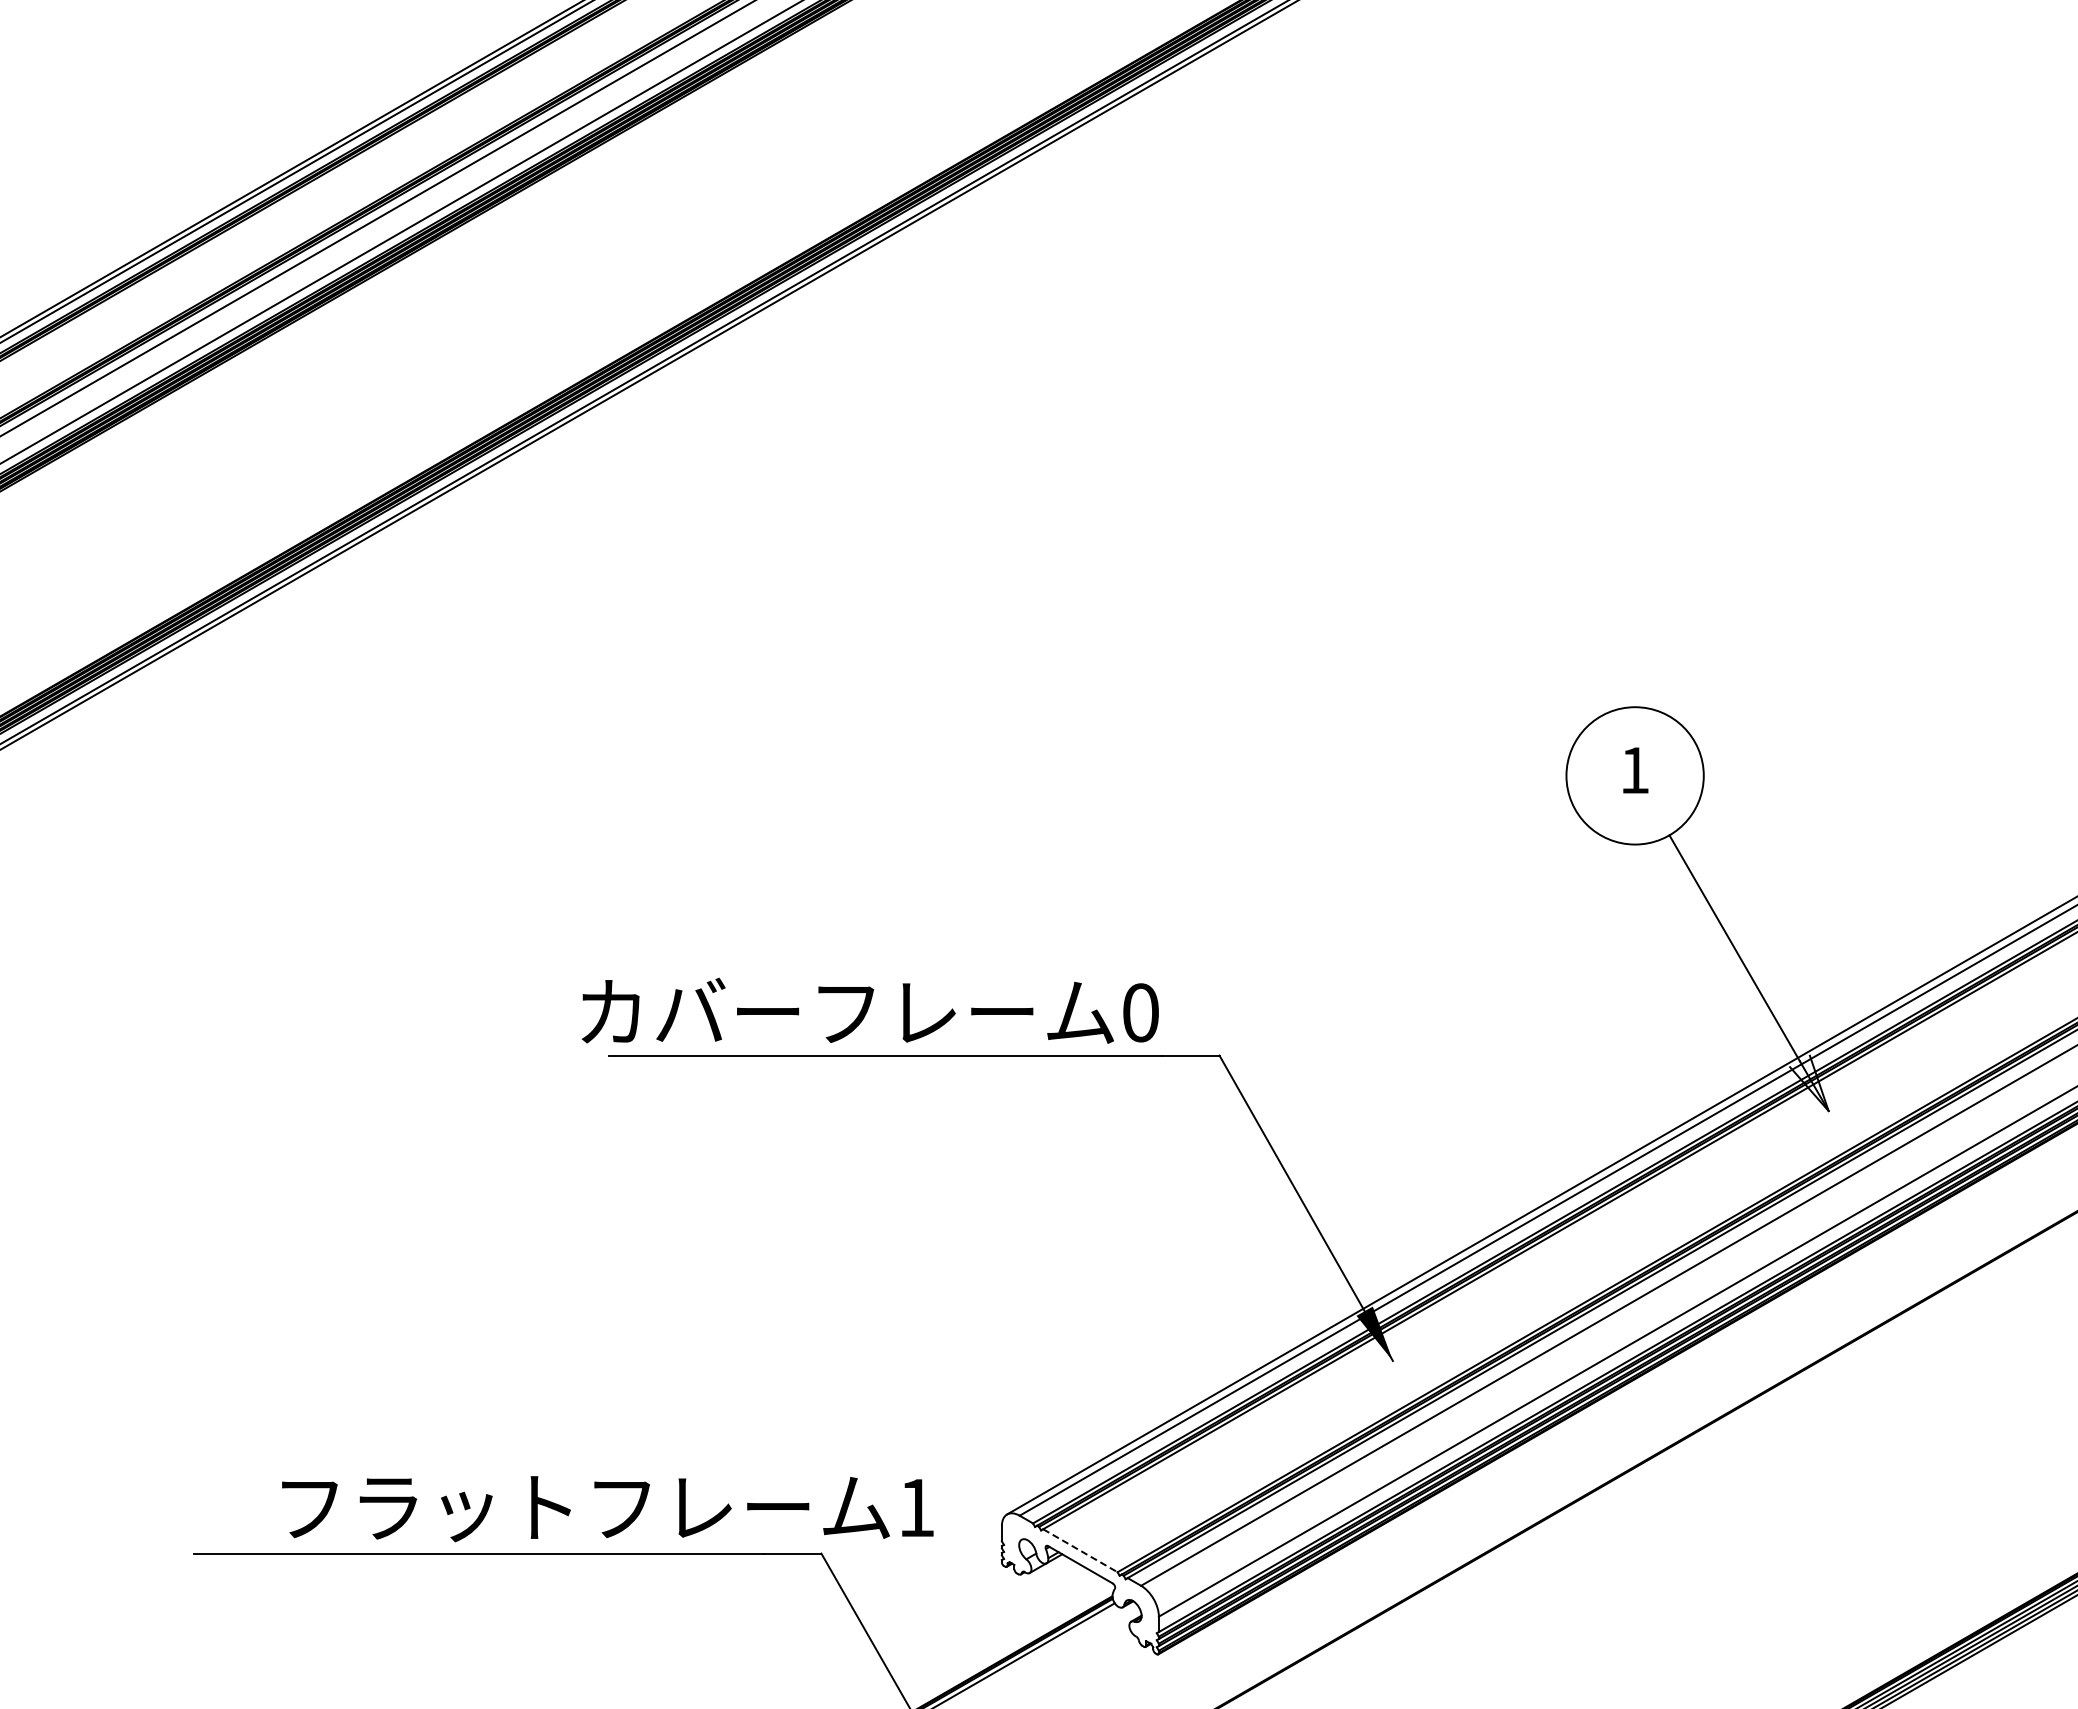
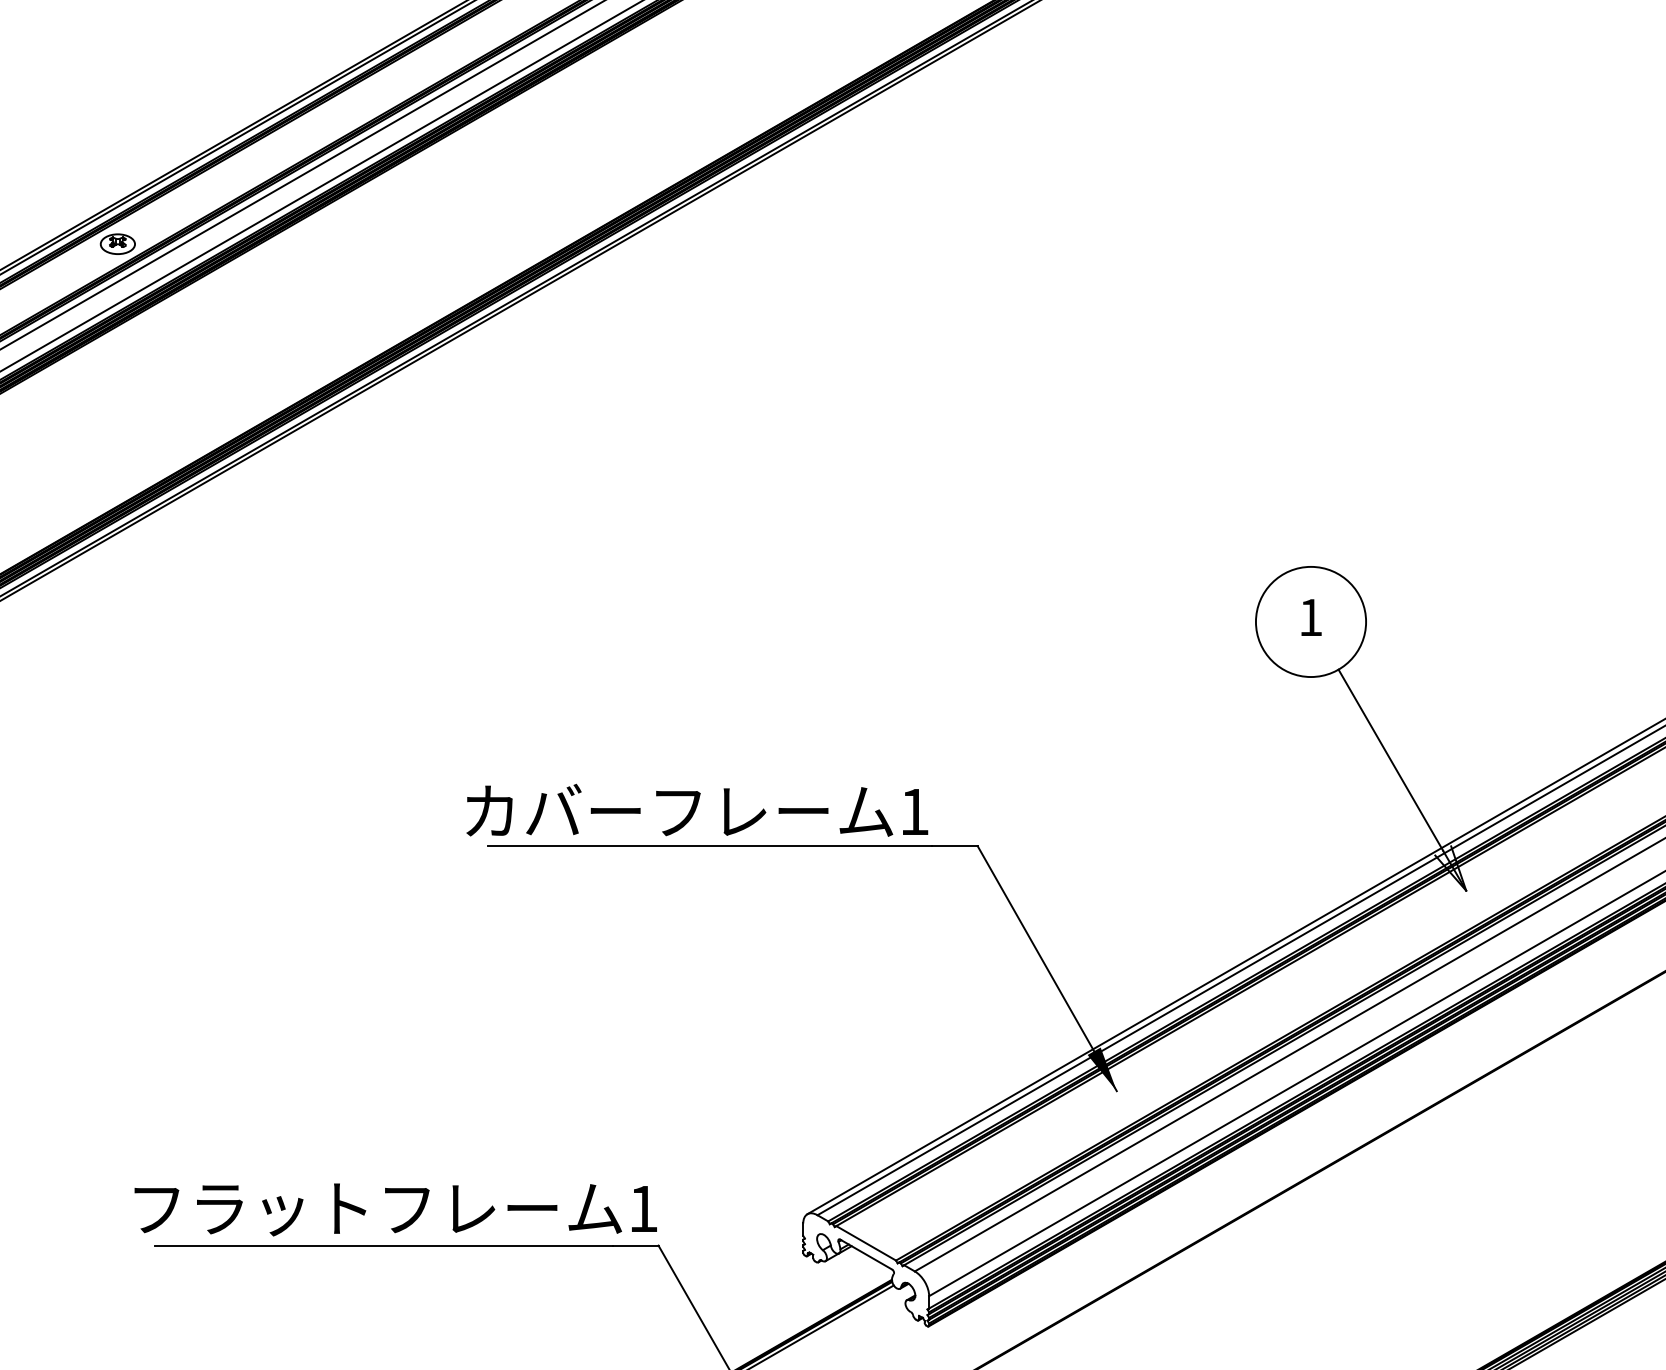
part: (147, 304) -> (118, 243), added
text: (1140, 1012) -> (914, 811), 0 -> 1
text: (607, 1509) -> (395, 1210), moved
line: (1080, 1550) -> (866, 1243), dashed -> solid

